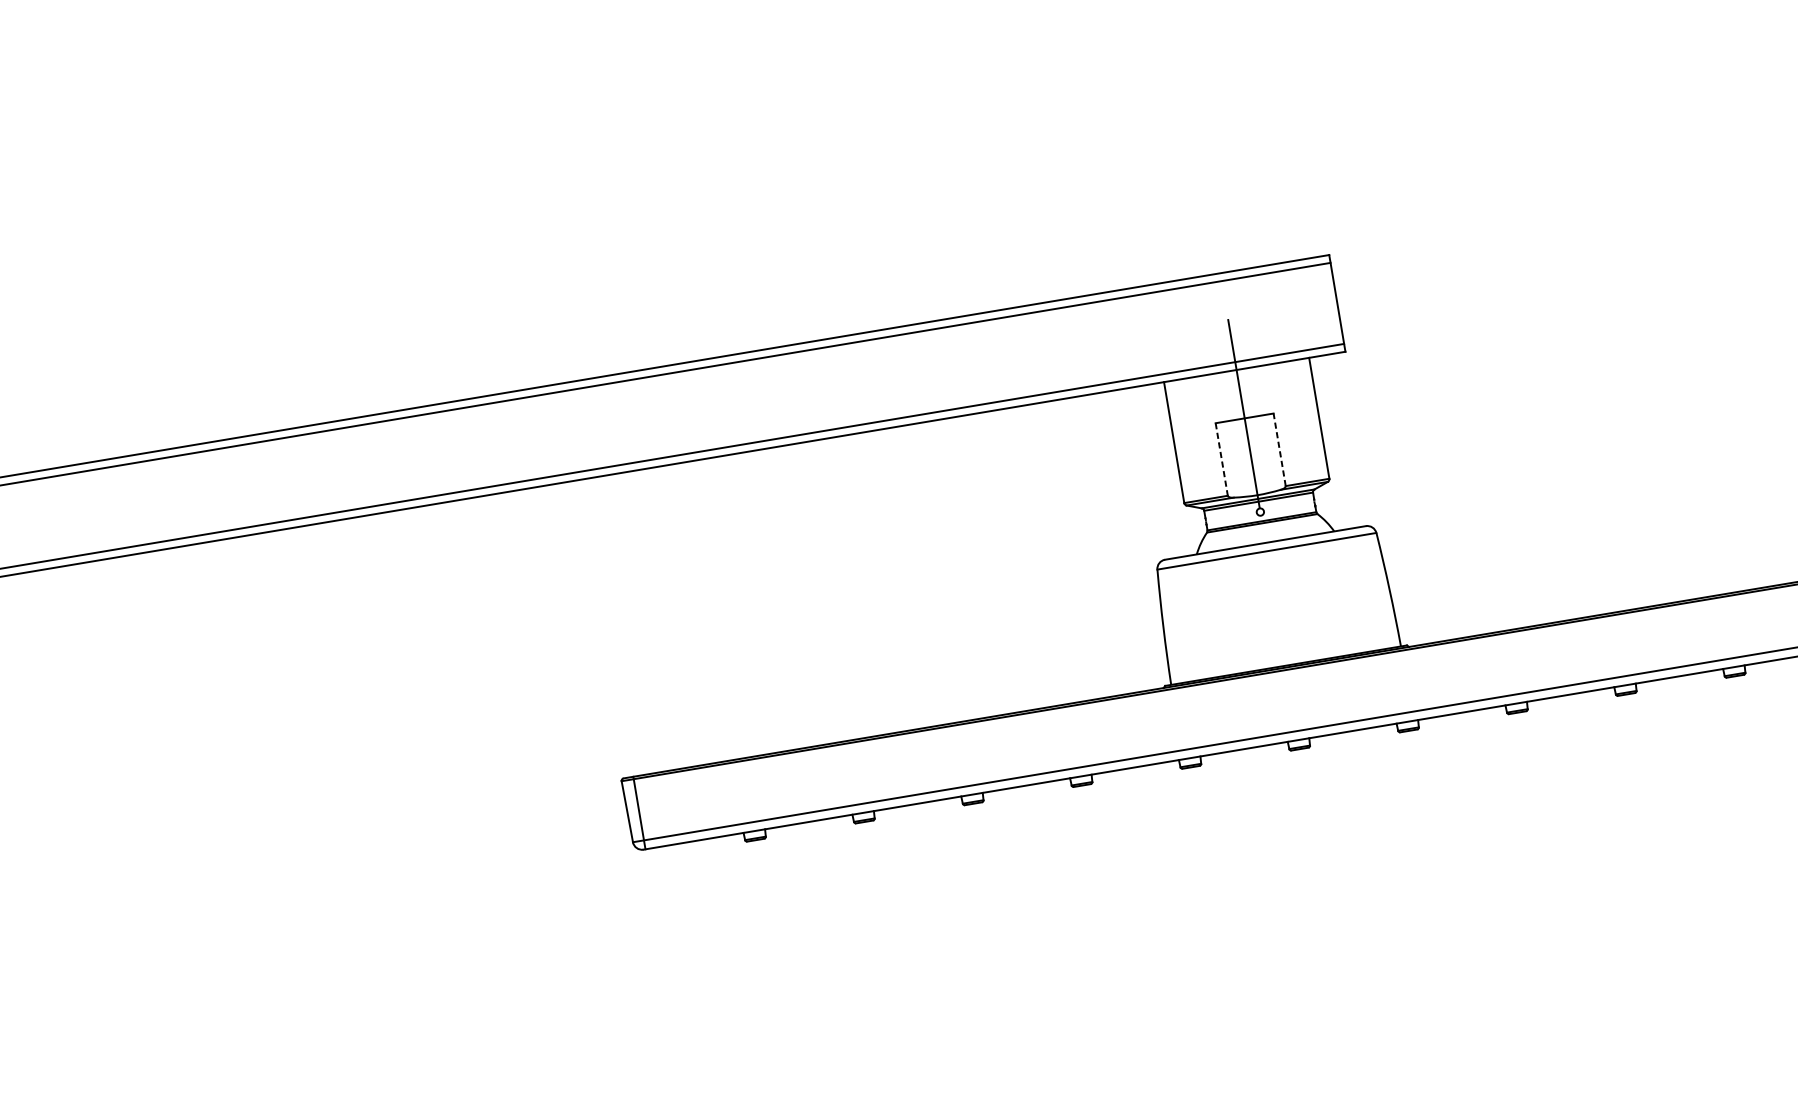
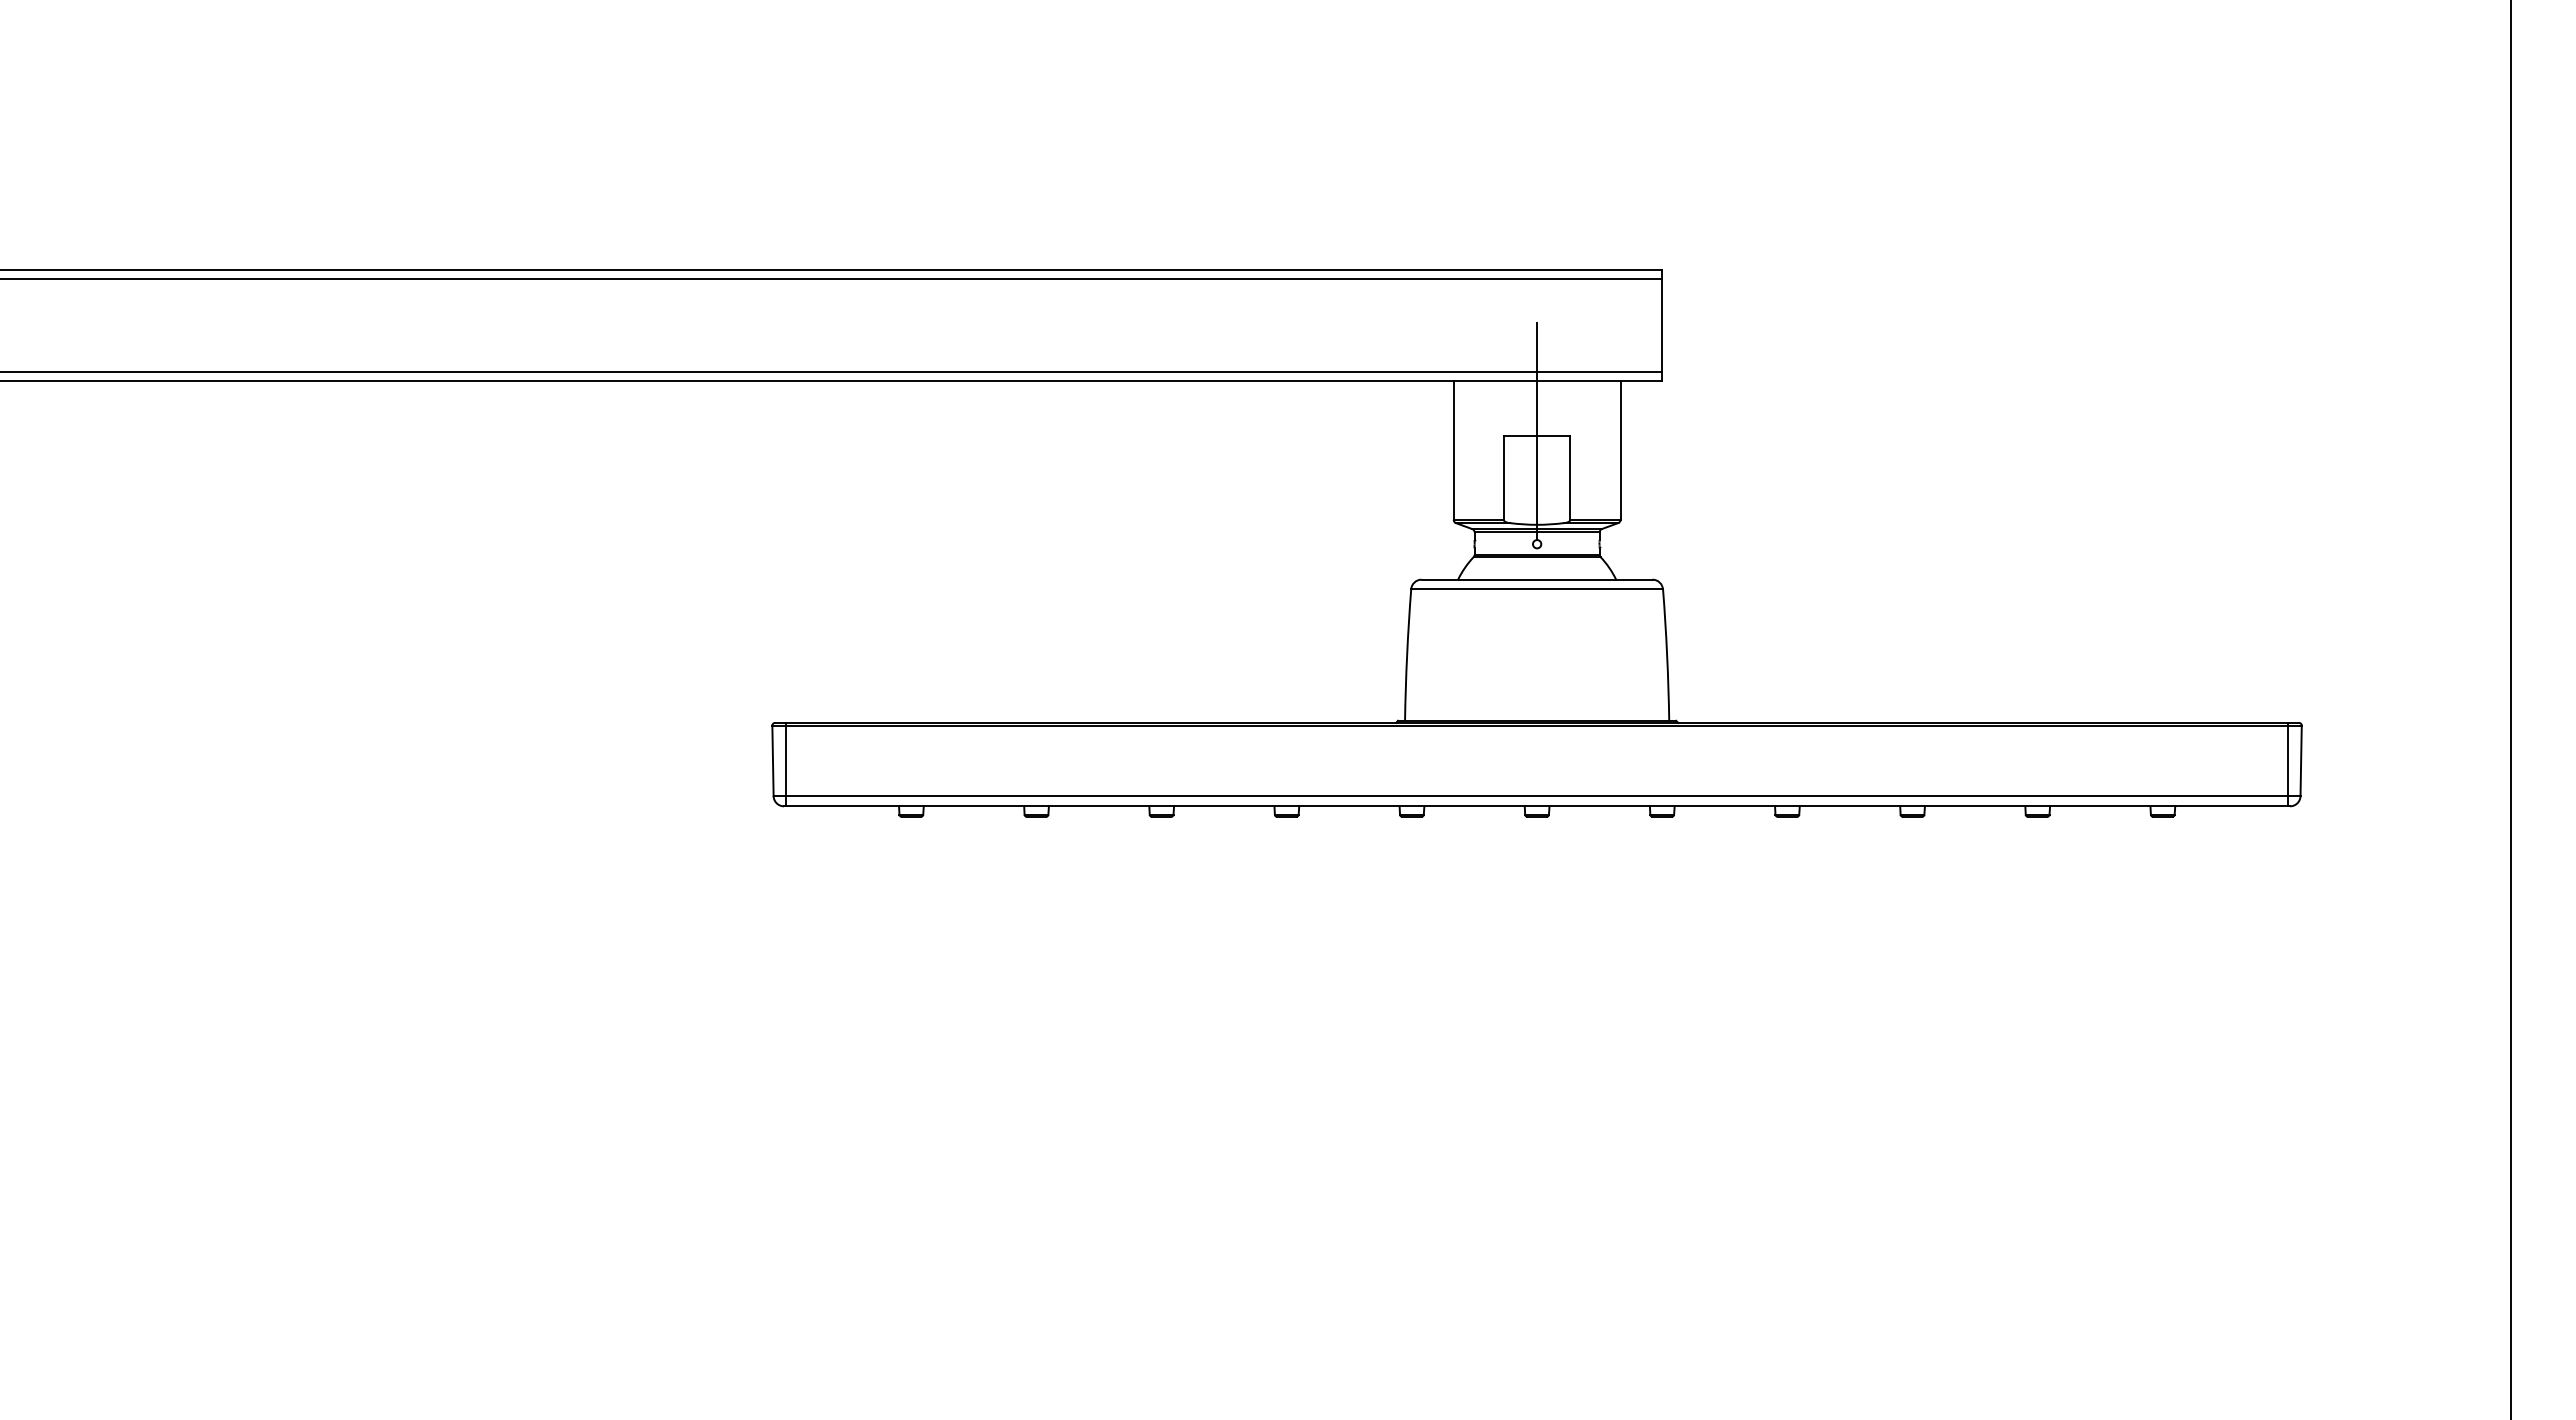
line: (1279, 450) -> (1570, 478), dashed -> solid
line: (1221, 459) -> (1503, 478), dashed -> solid

